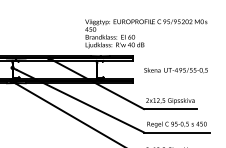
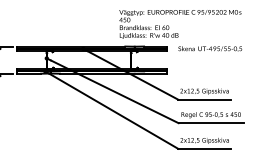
text: (176, 69) -> (210, 48), moved

